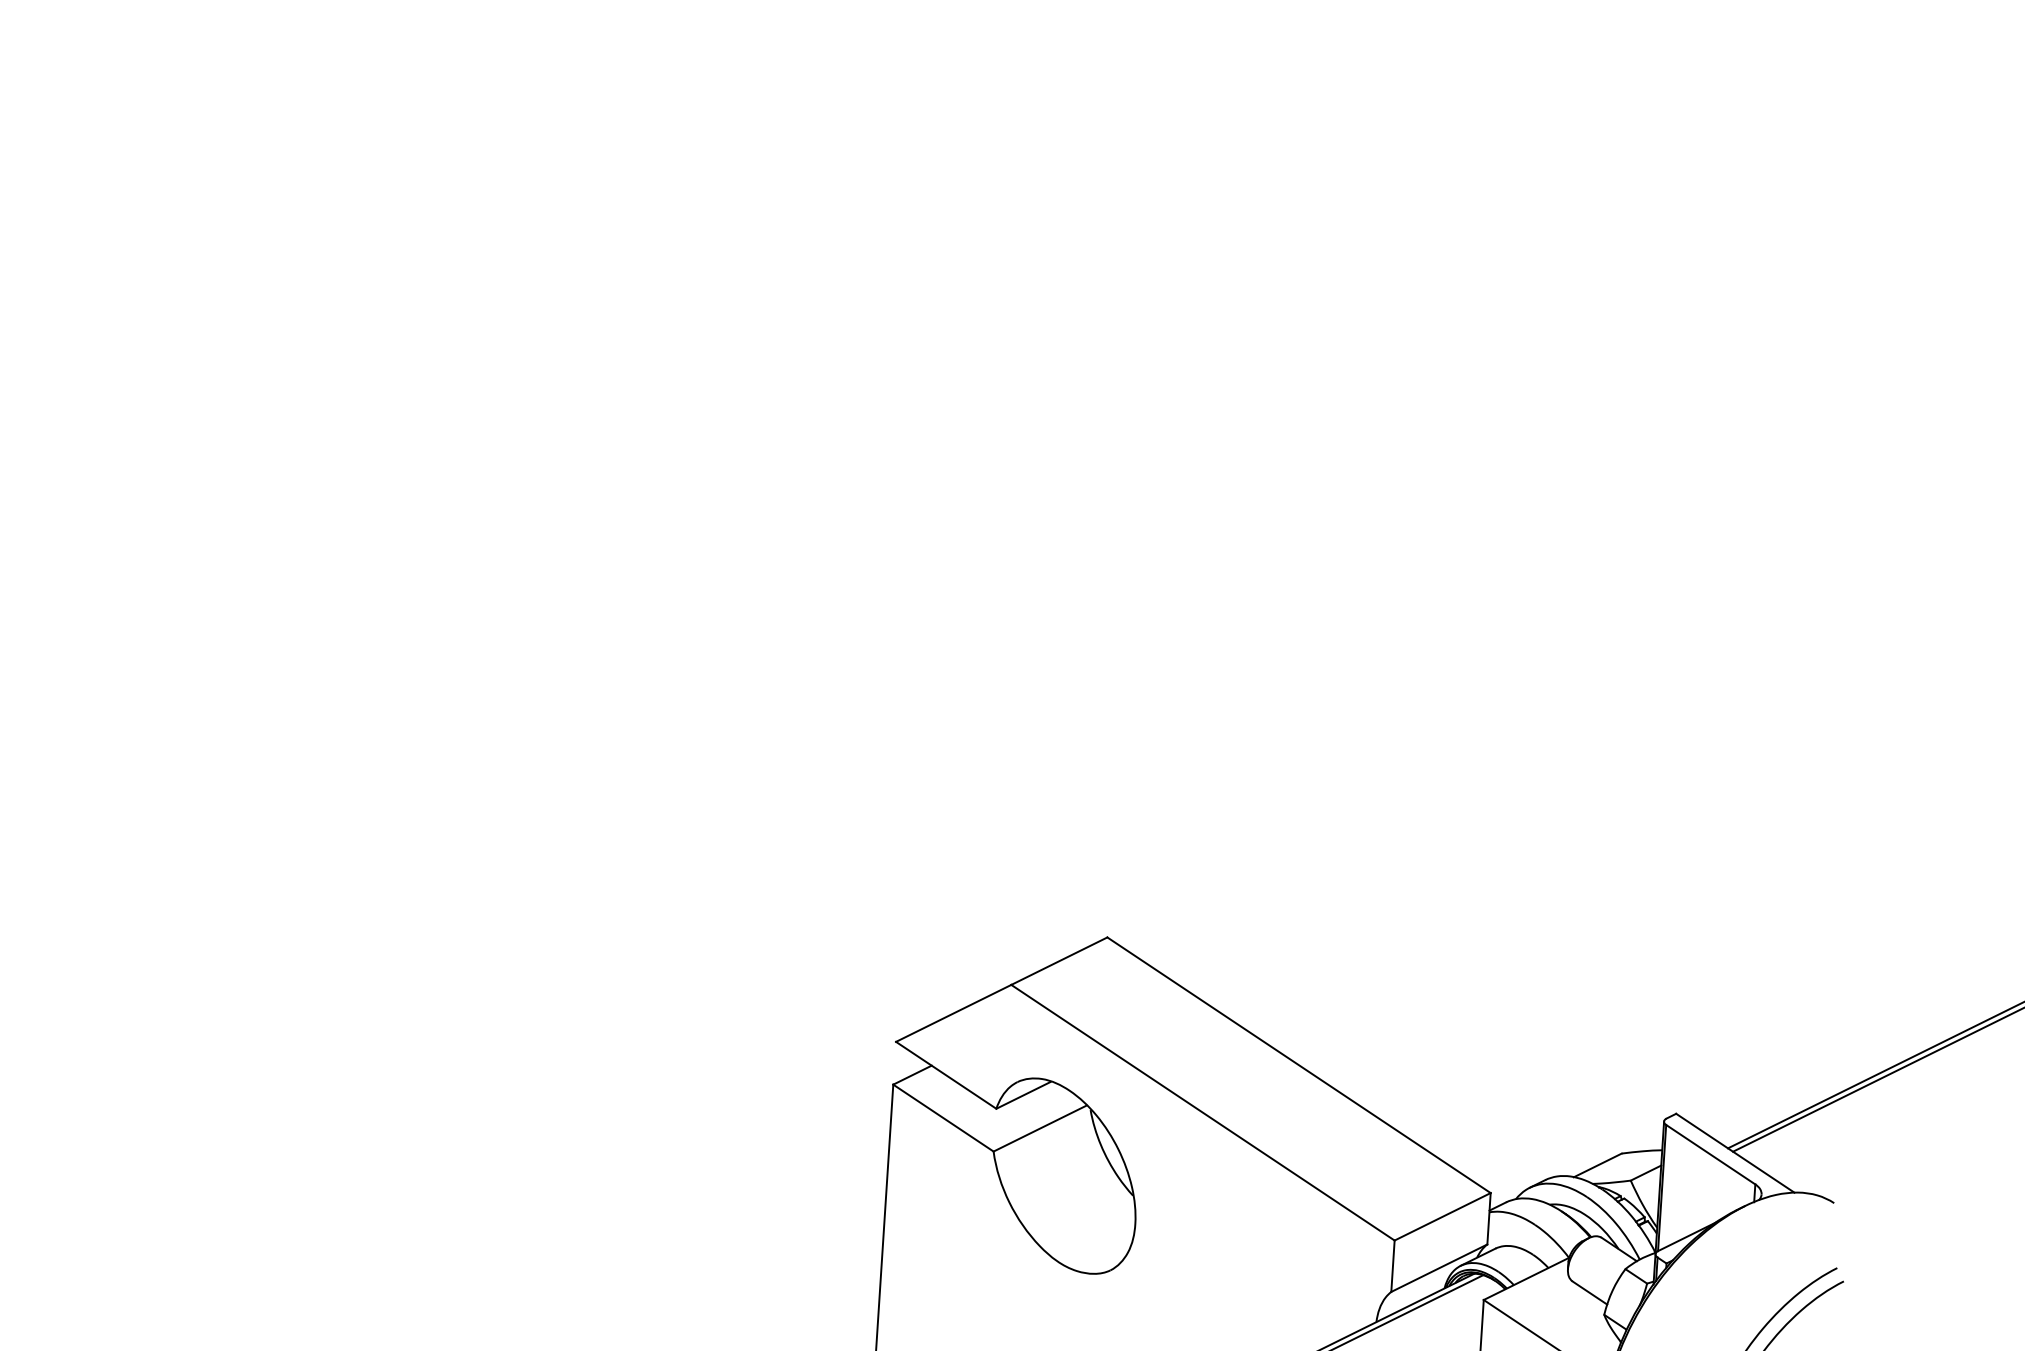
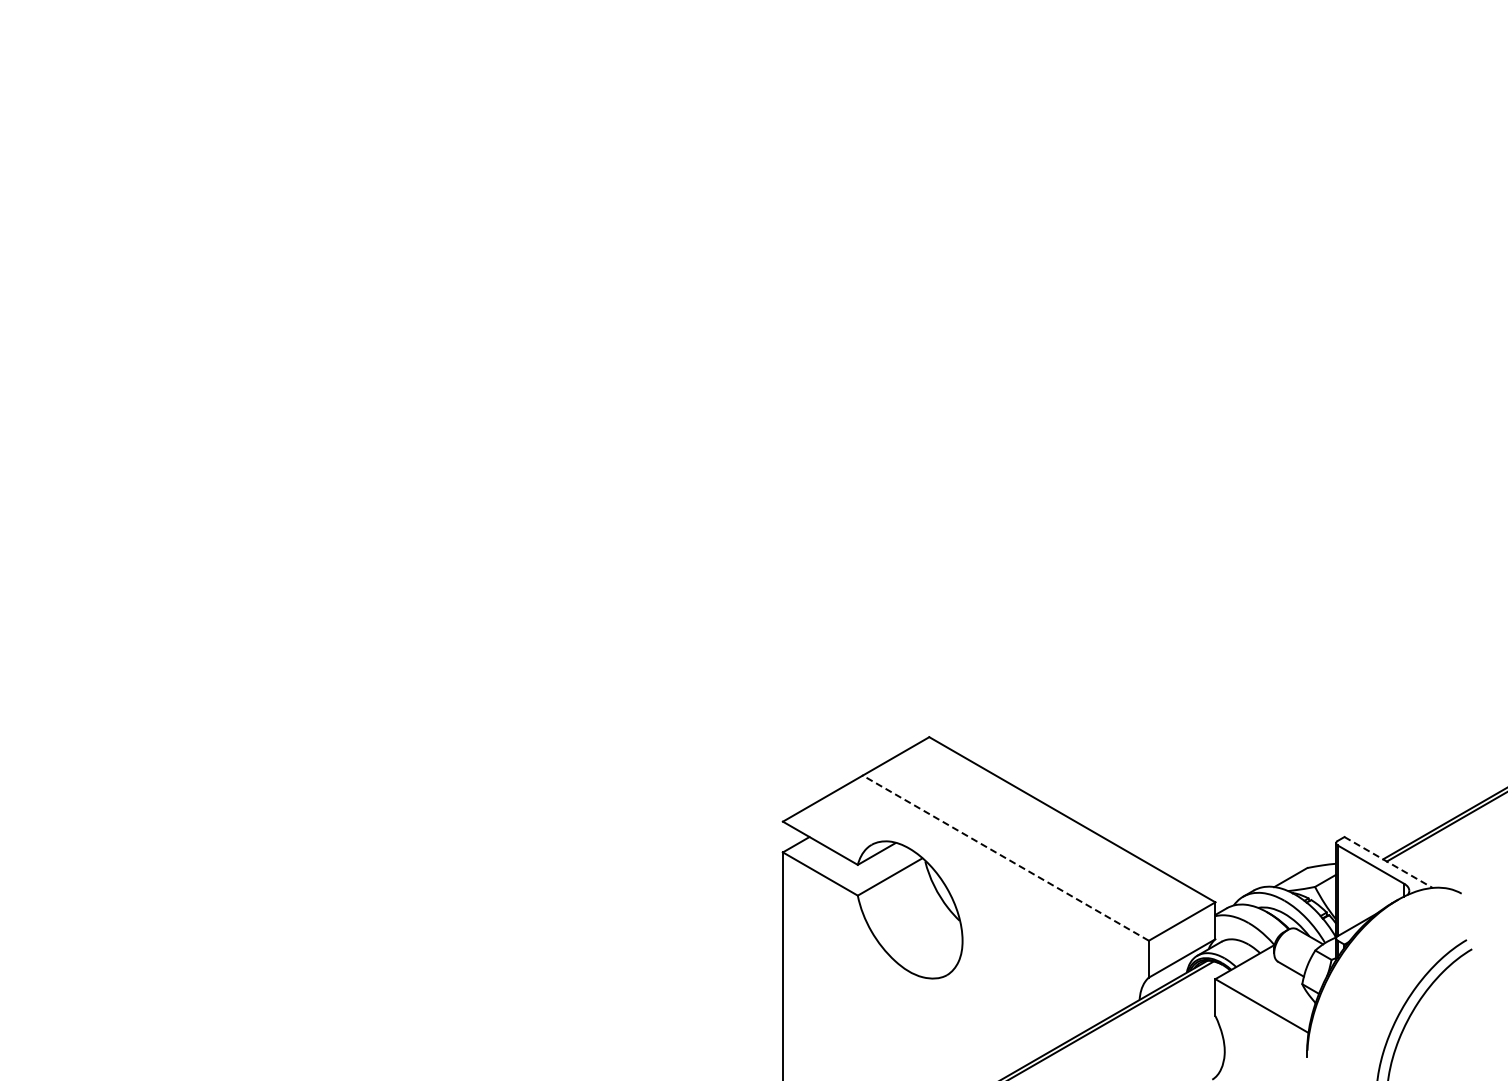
line: (1202, 1111) -> (1005, 857), solid -> dashed
line: (1735, 1153) -> (1388, 862), solid -> dashed

